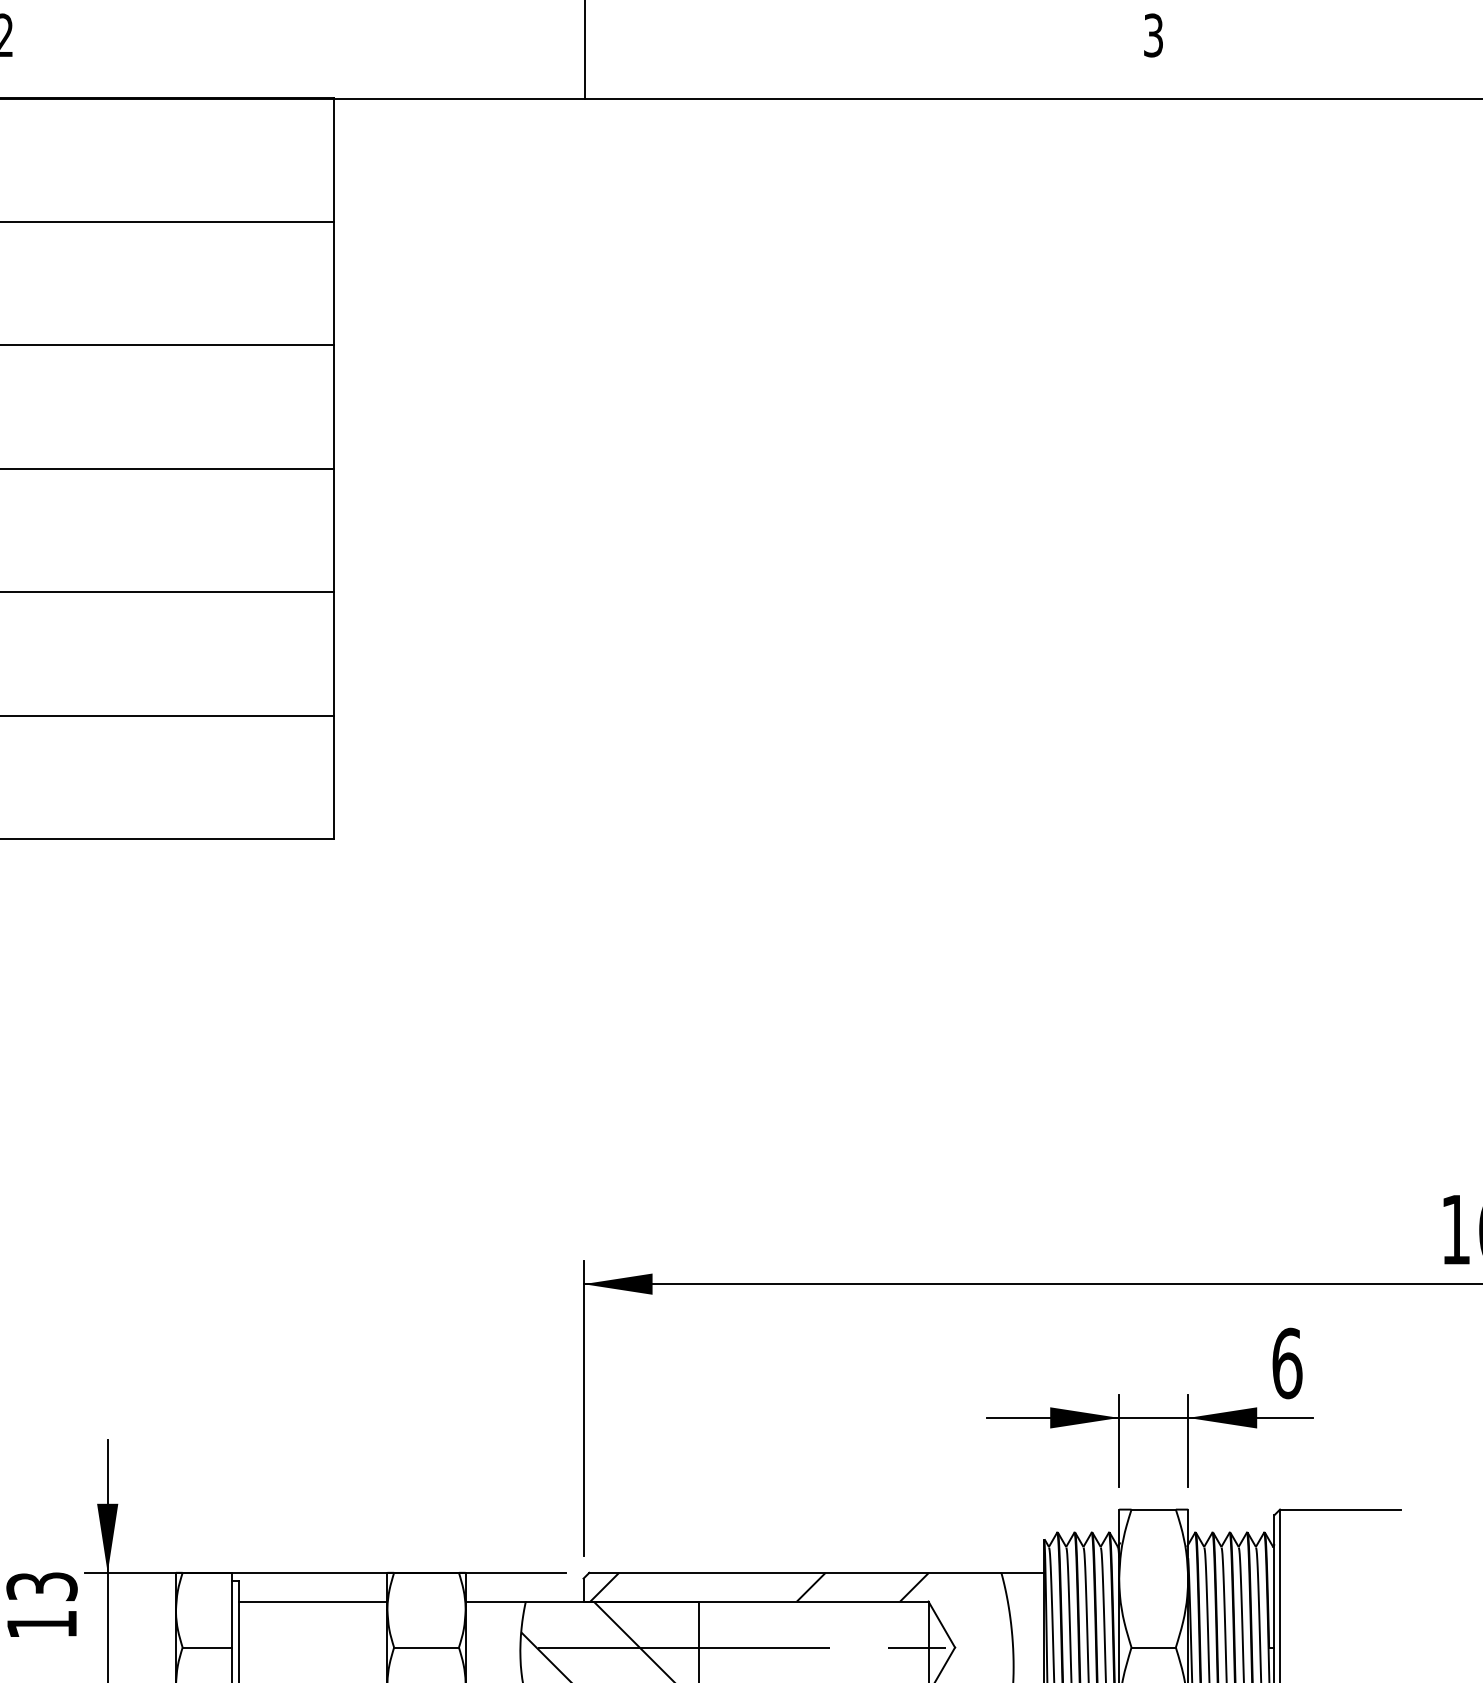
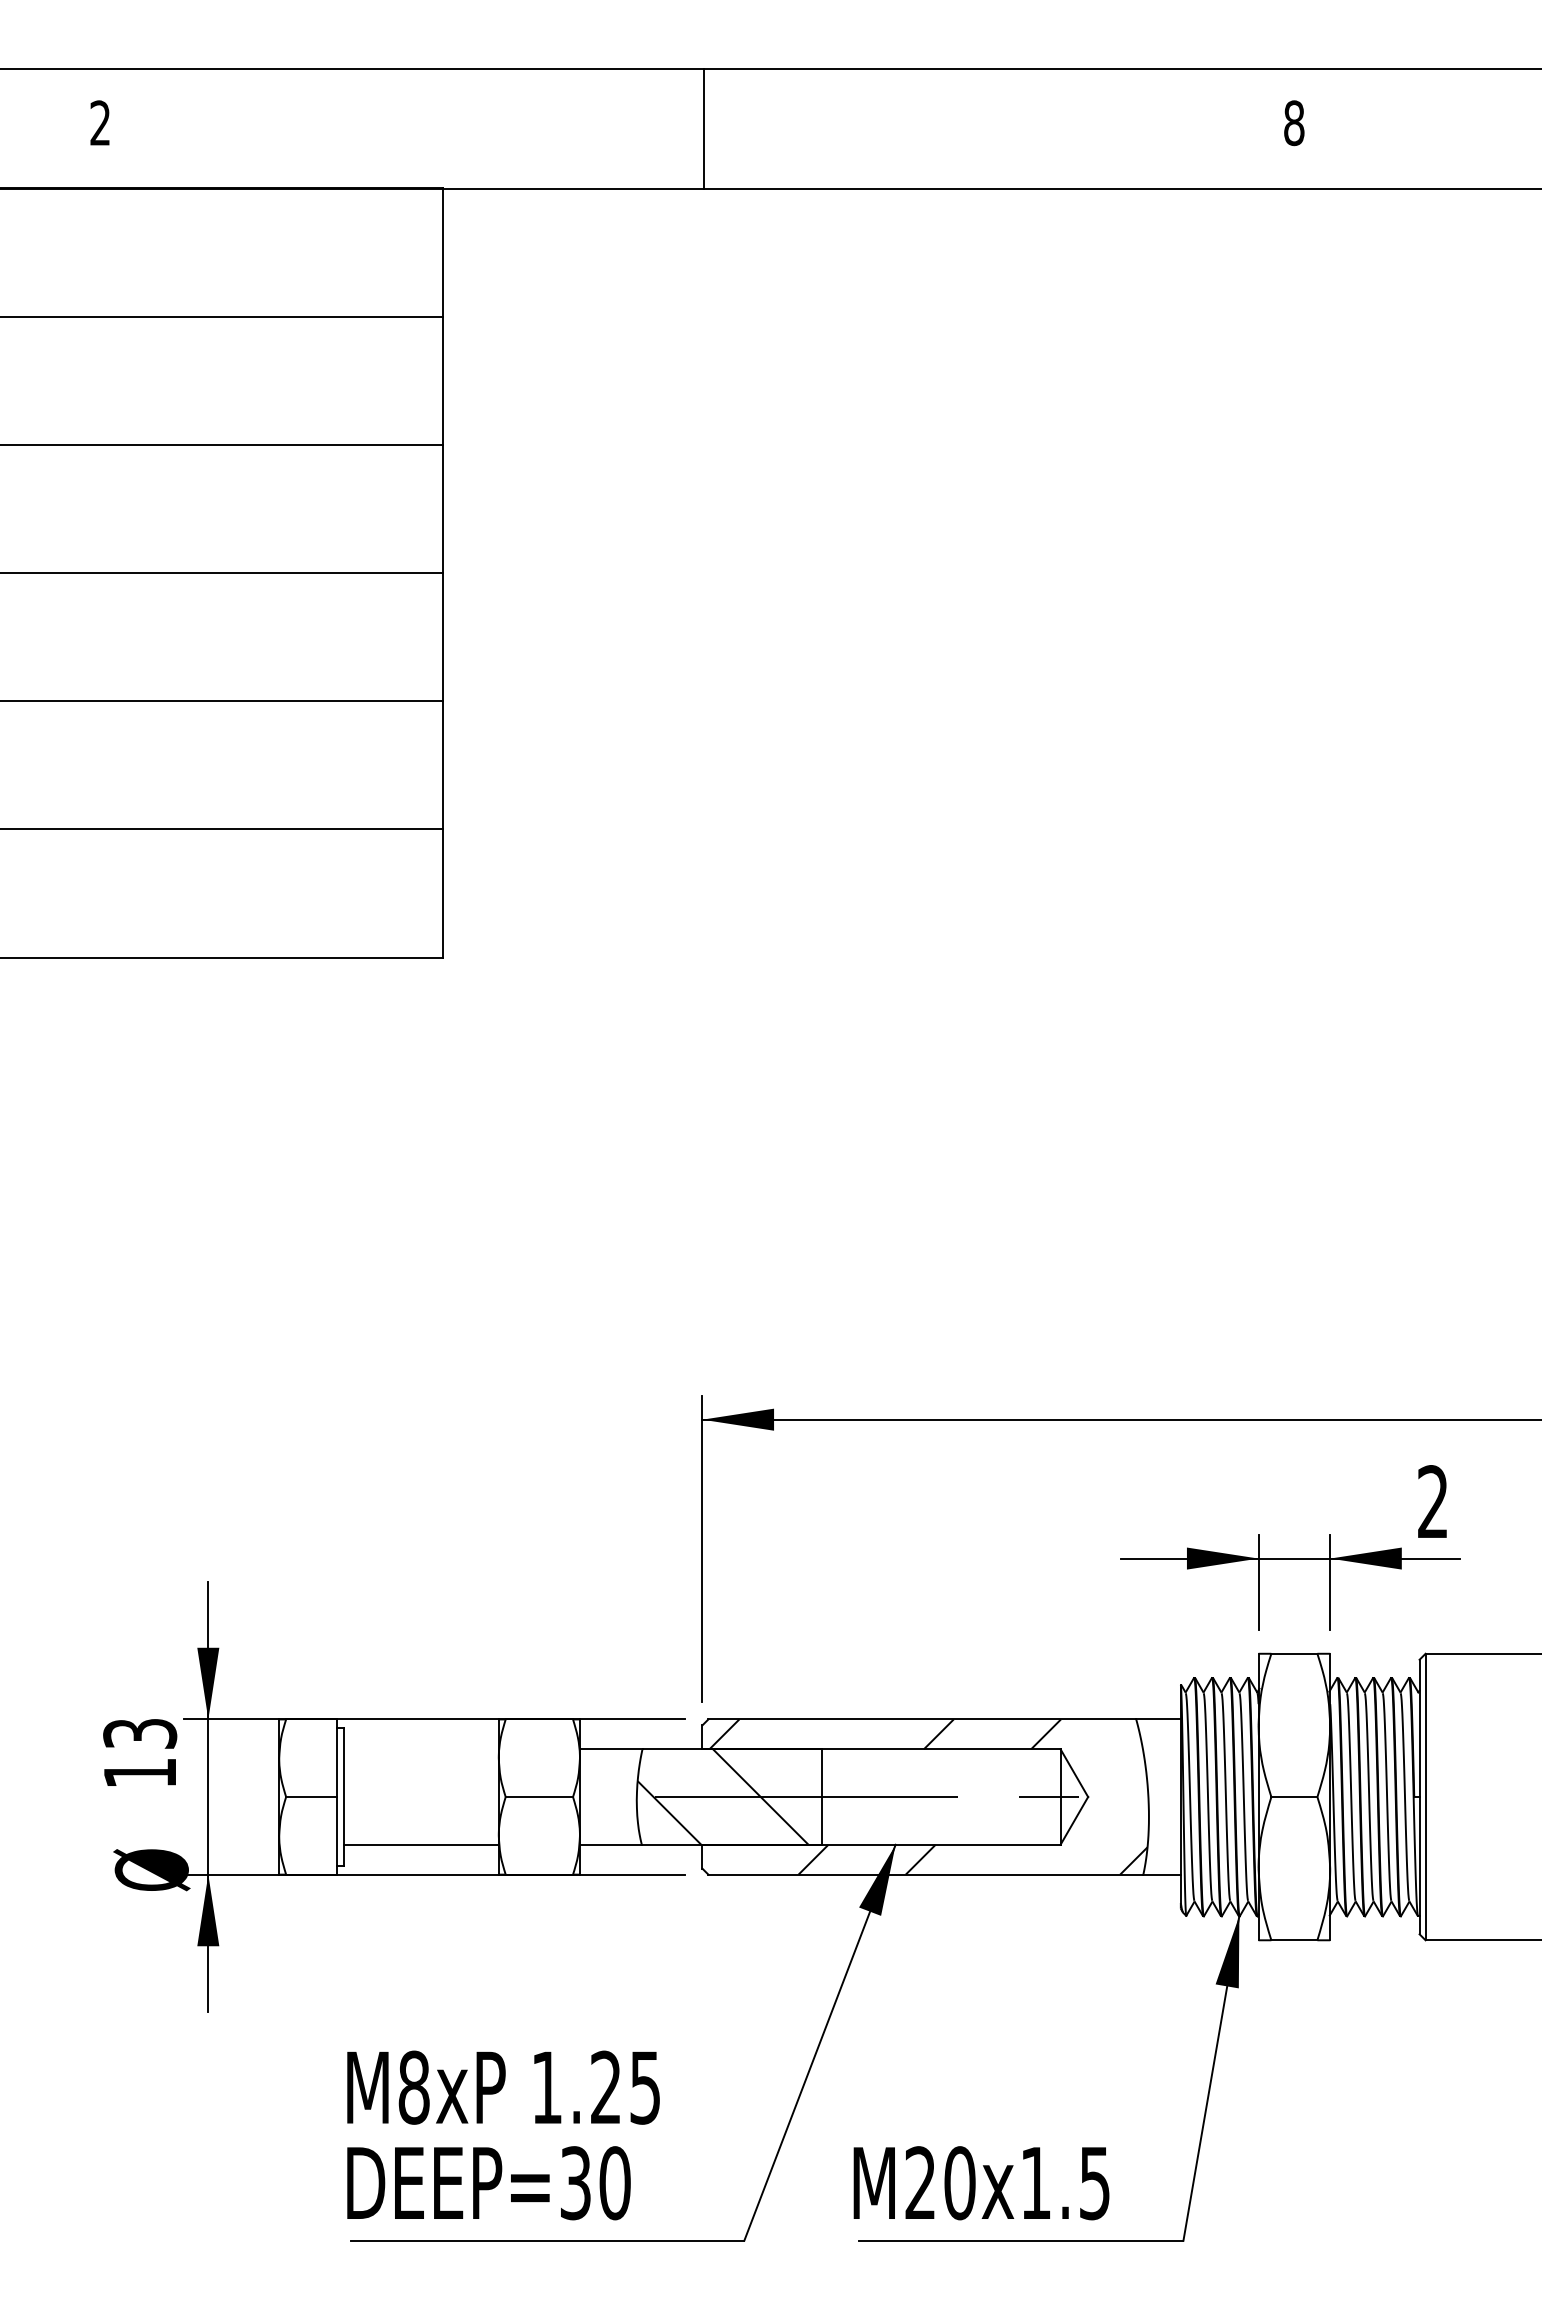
text: (1153, 35) -> (1294, 123), 3 -> 8
text: (1287, 1363) -> (1433, 1502), 6 -> 2
line: (313, 1601) -> (421, 1749), removed

